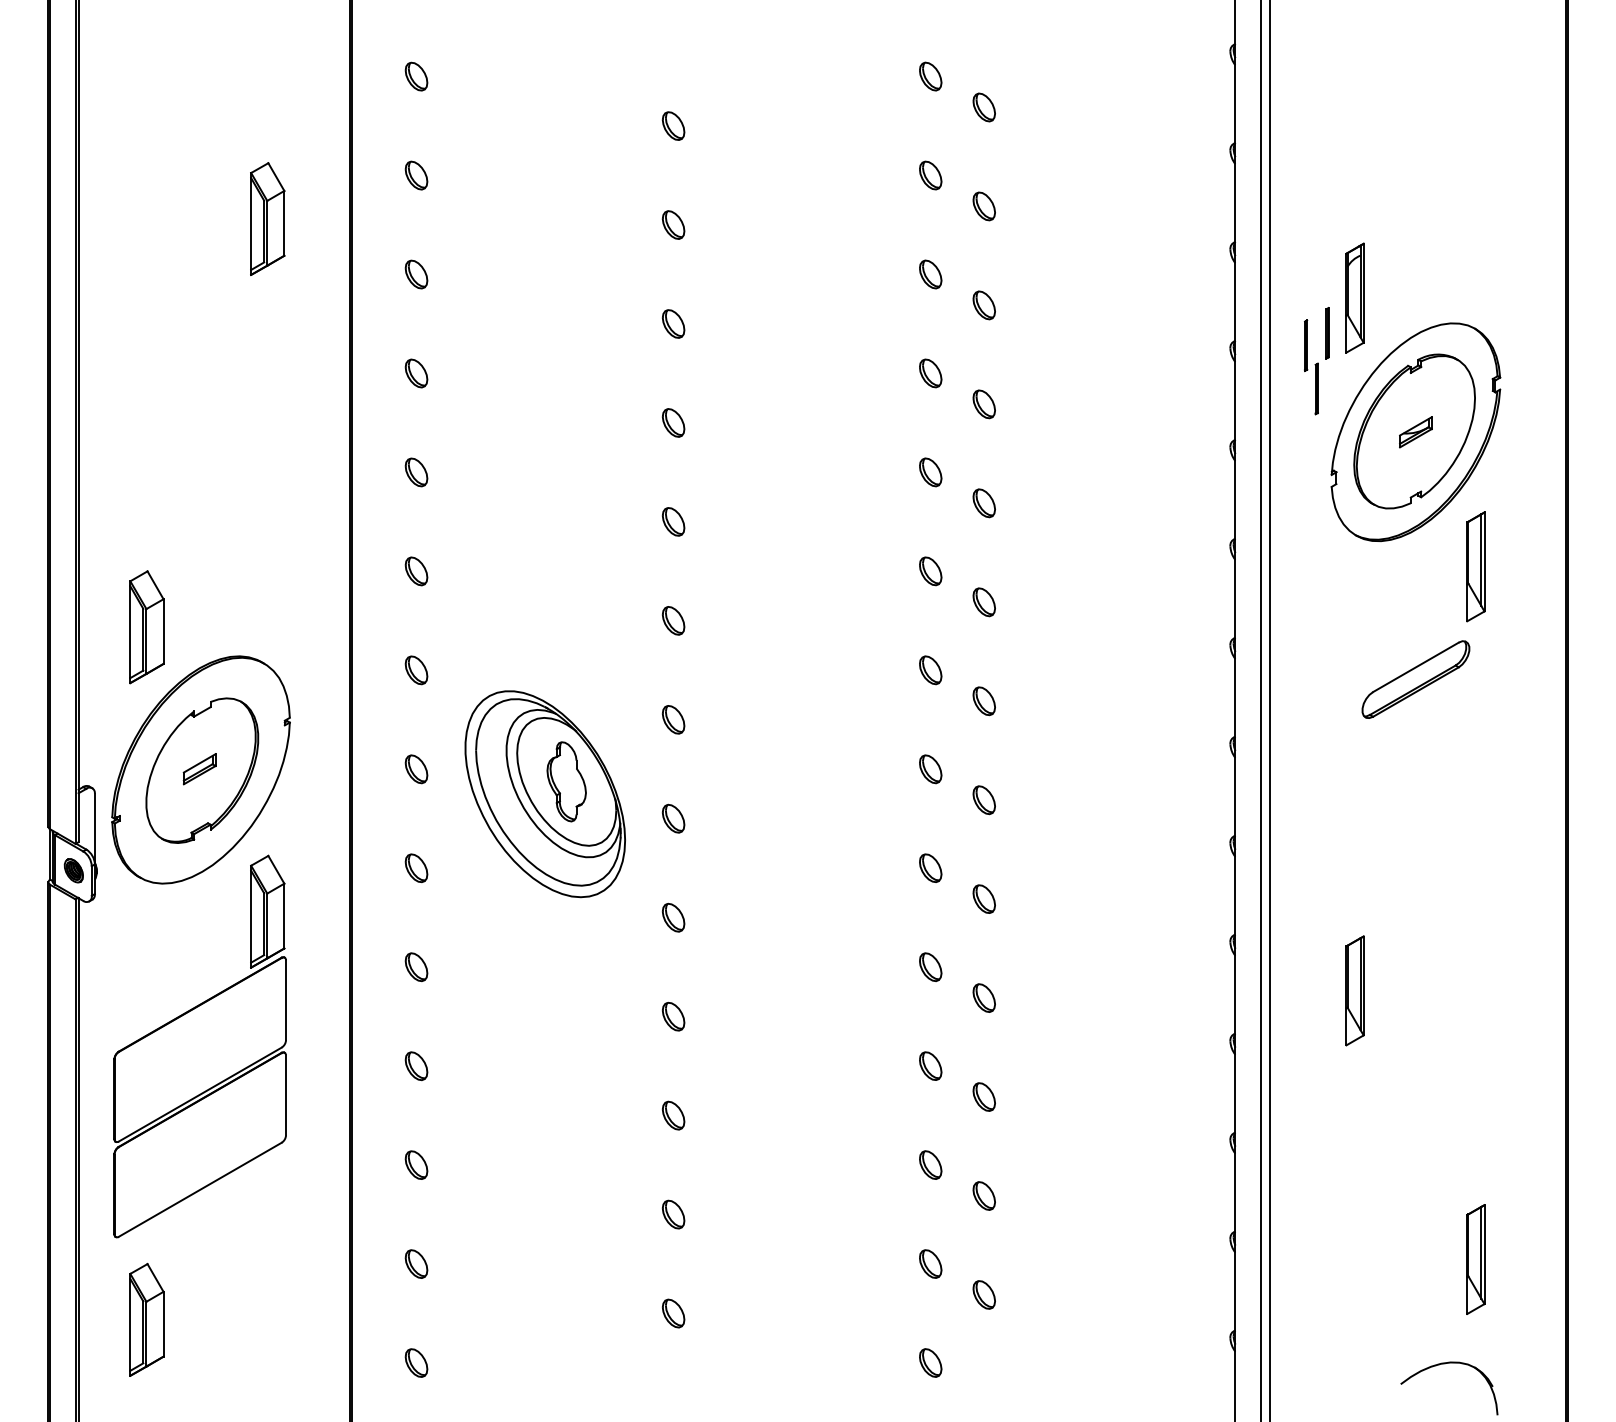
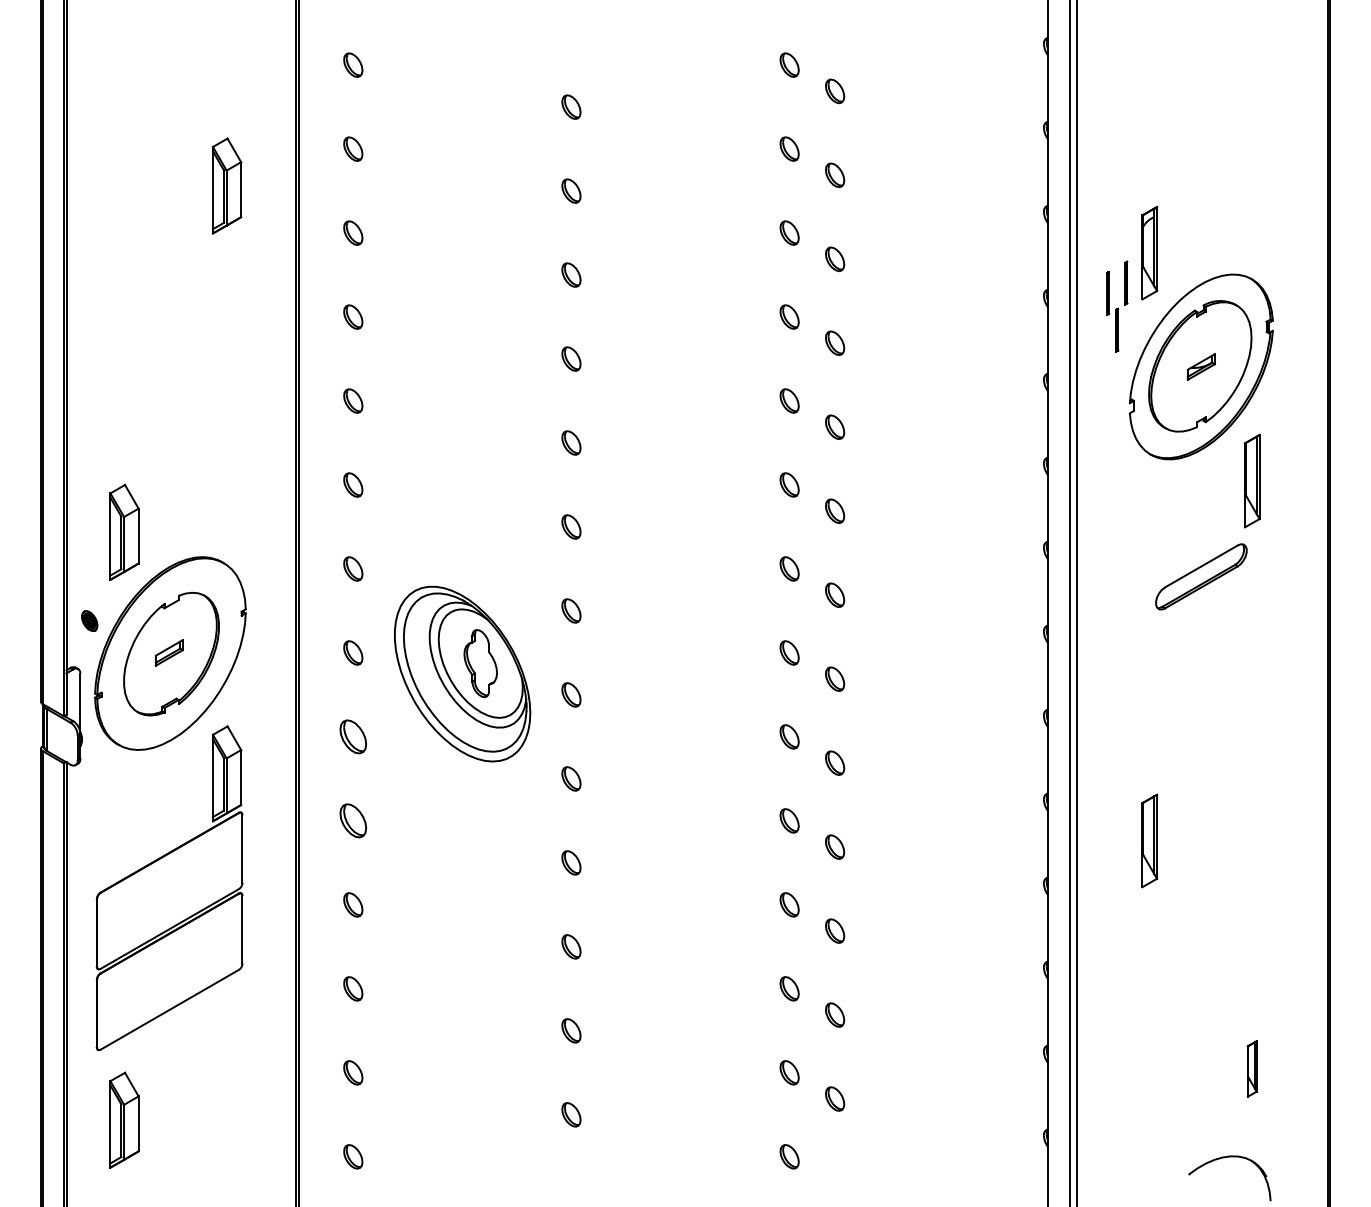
part: (416, 868) -> (353, 737), size x1.4
part: (73, 870) -> (89, 620), moved
part: (416, 967) -> (353, 821), size x1.4
part: (1475, 1259) -> (1251, 1068), size x0.6

